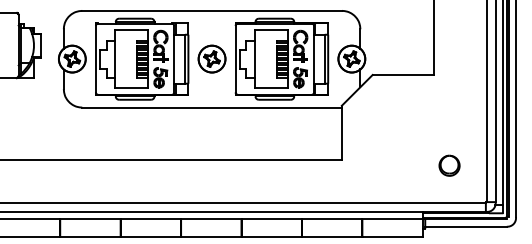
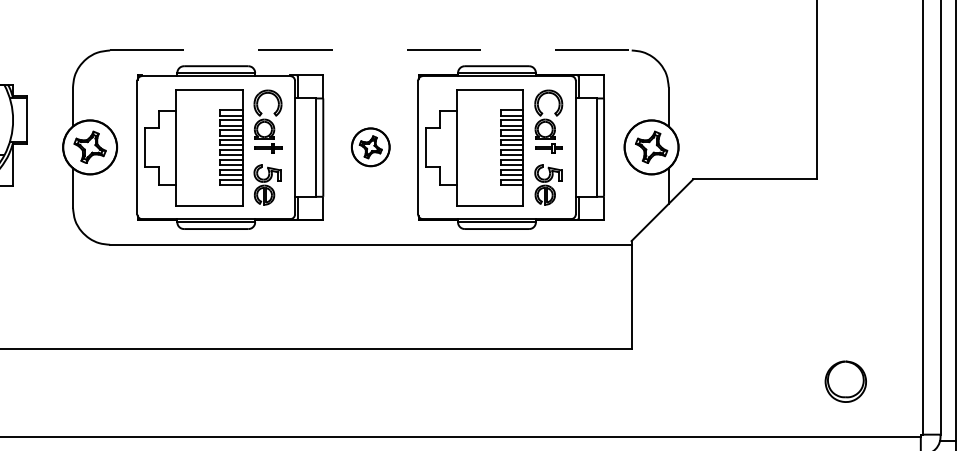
line: (212, 10) -> (371, 49), solid -> dashed
part: (211, 58) -> (369, 146), size x0.7
part: (449, 165) -> (845, 381), moved

